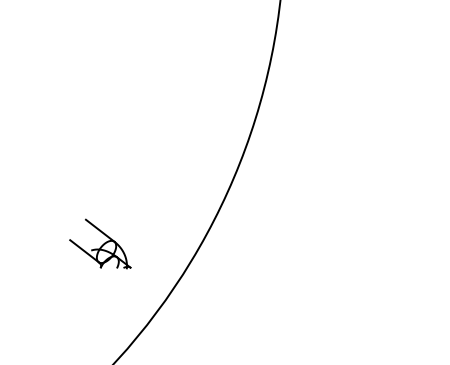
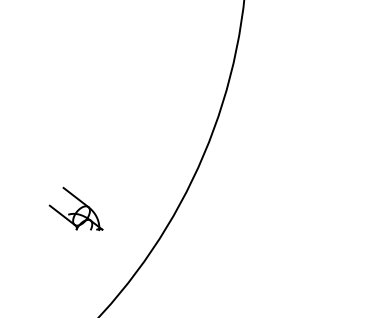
part: (100, 243) -> (76, 208), moved

